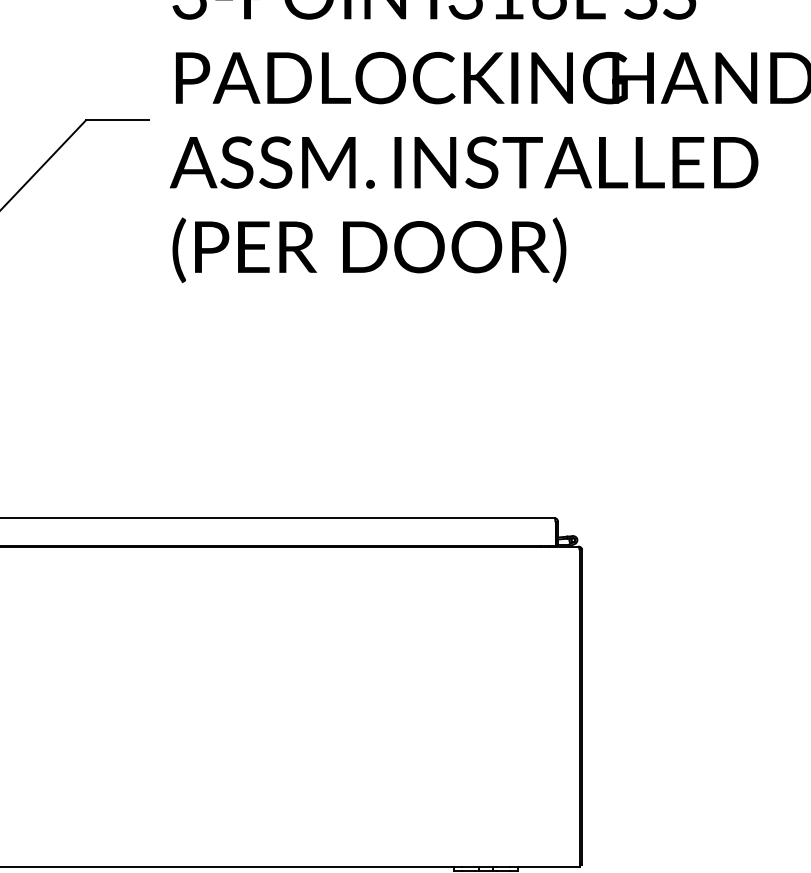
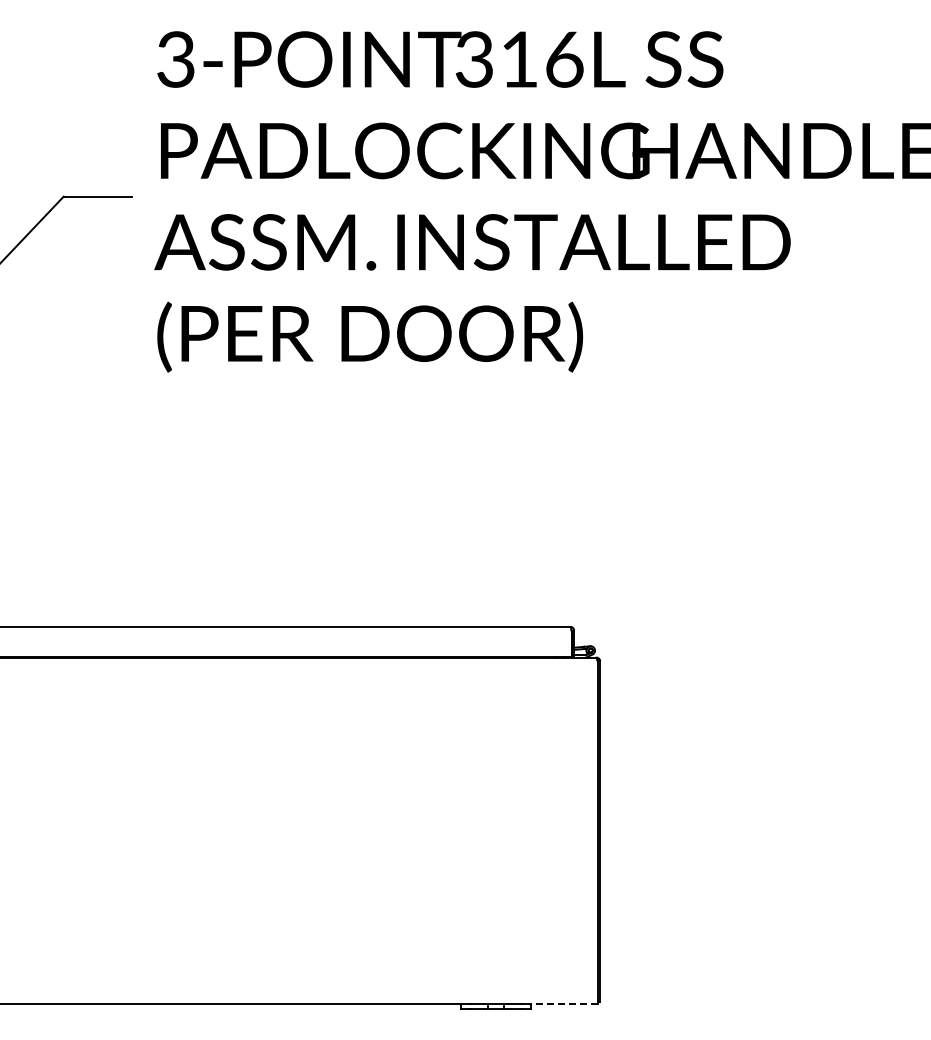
line: (548, 867) -> (563, 1004), solid -> dashed

